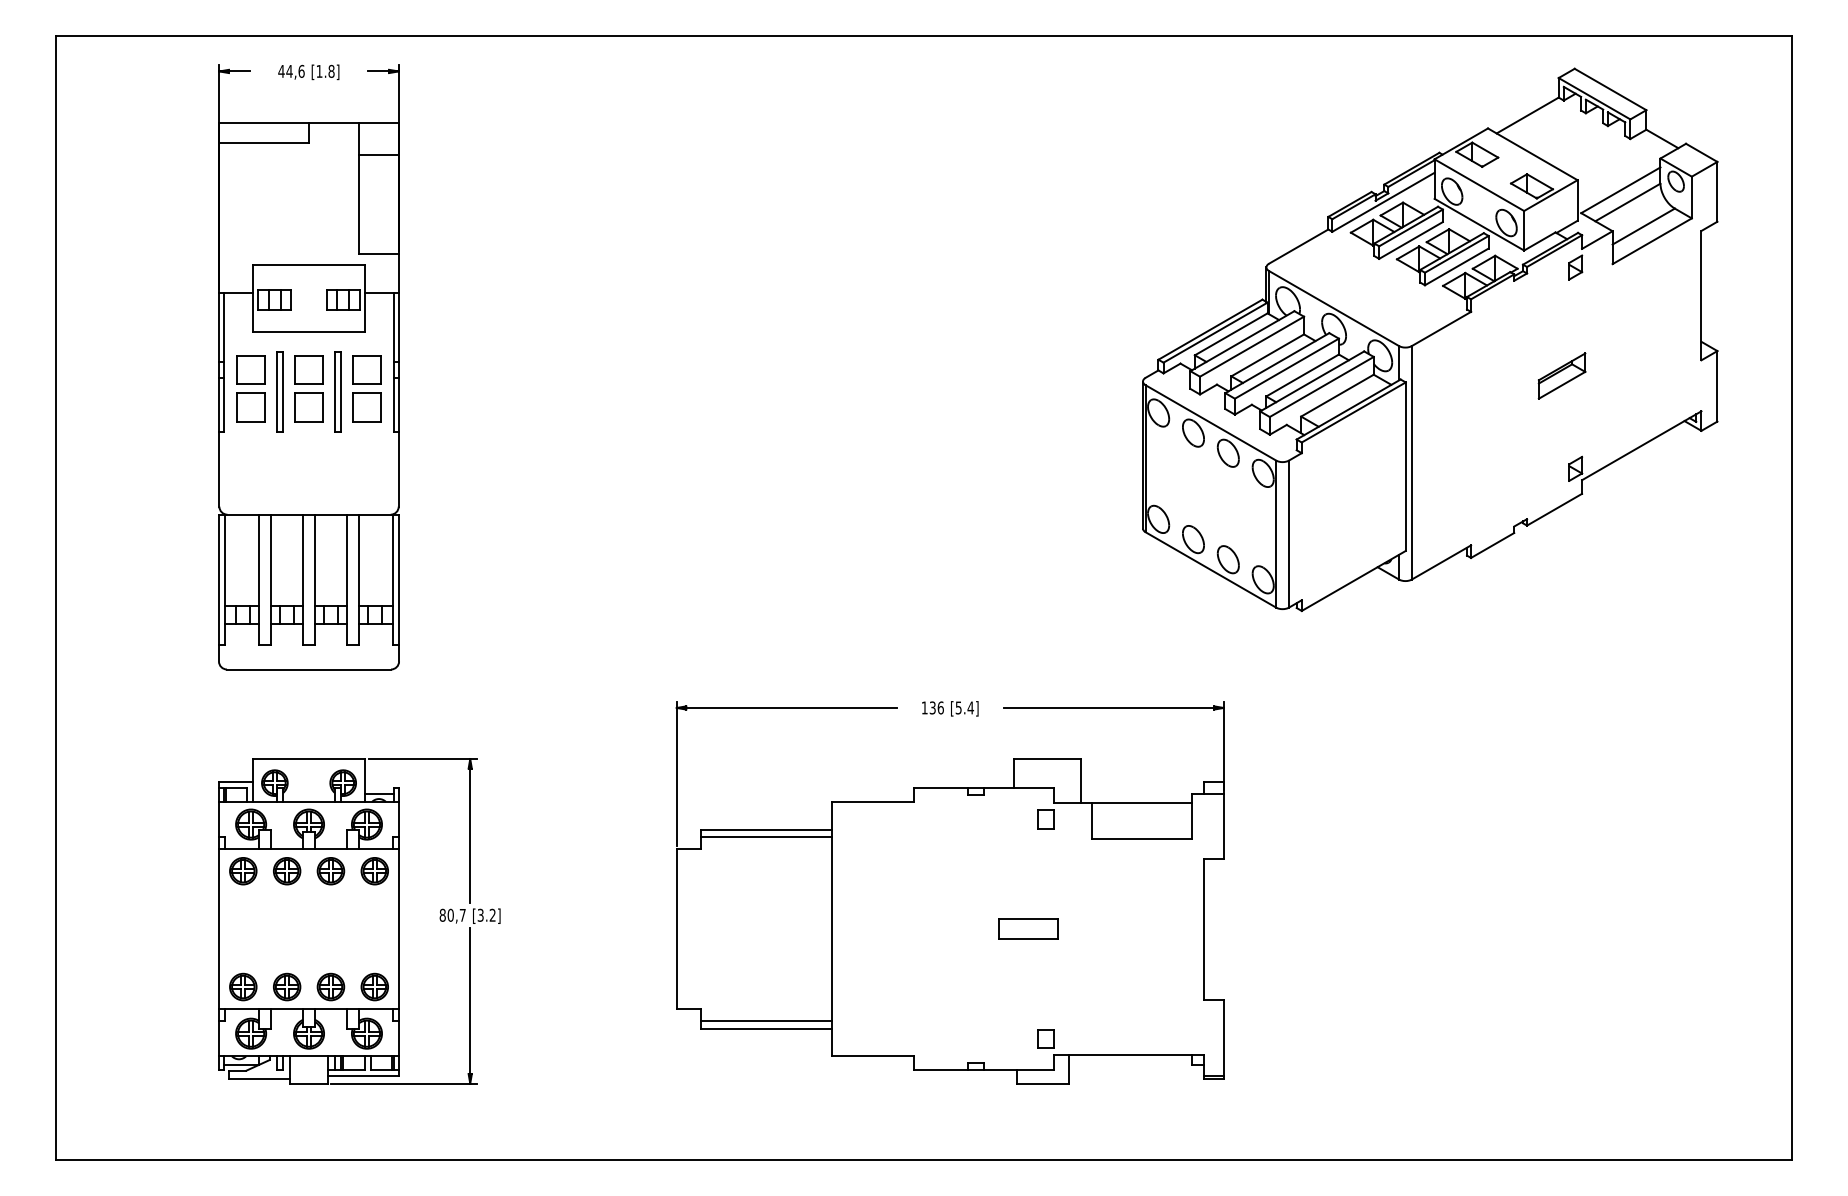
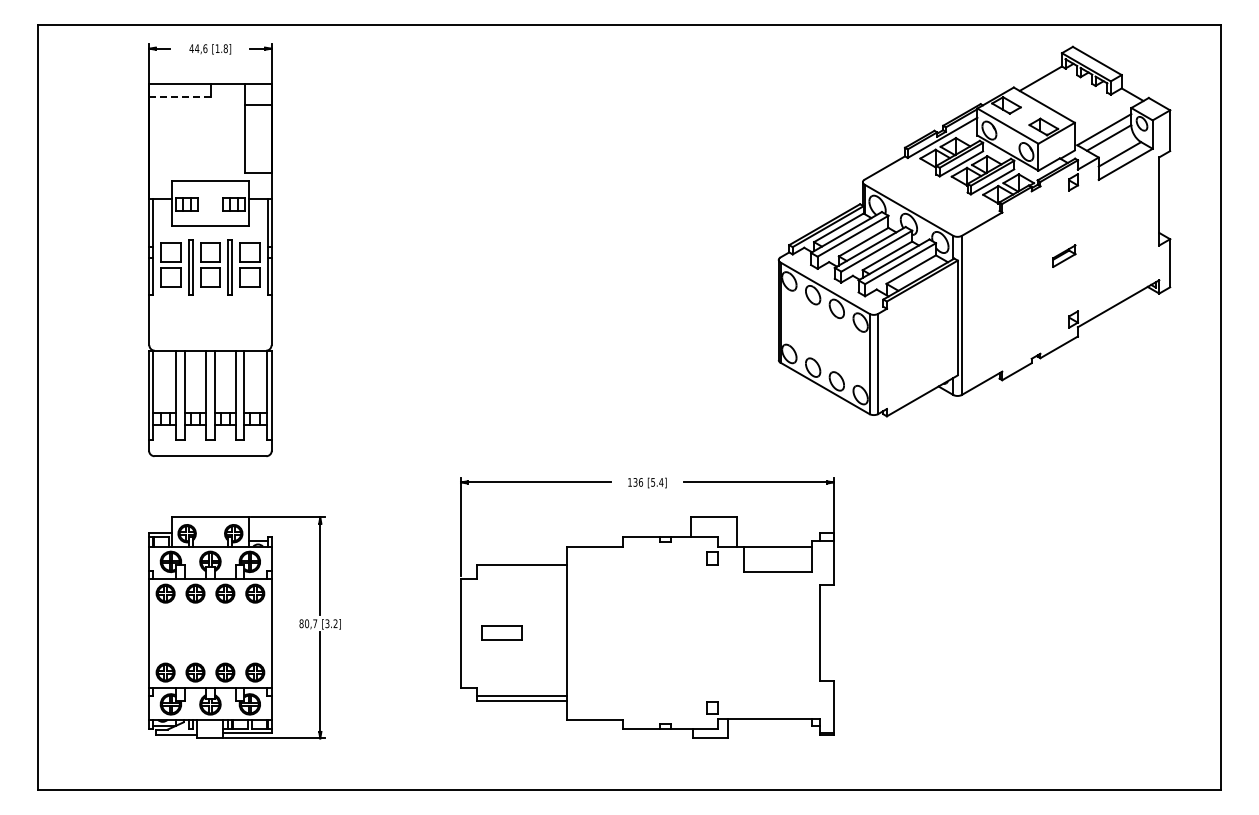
line: (265, 143) -> (180, 97), solid -> dashed
part: (1562, 374) -> (1064, 255), size x0.7
line: (765, 837) -> (521, 570), removed
part: (1028, 928) -> (501, 632), moved

